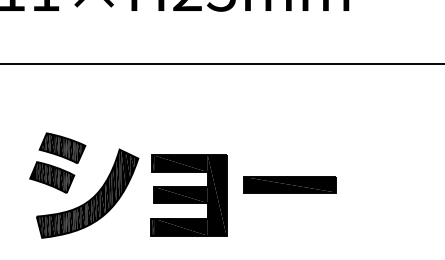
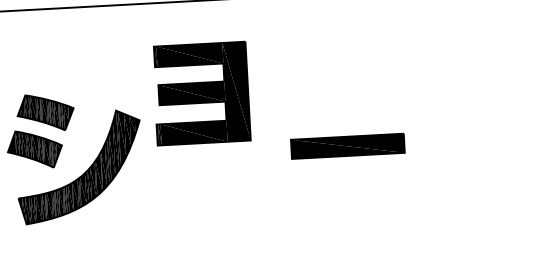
part: (289, 184) -> (347, 146), moved
part: (188, 195) -> (201, 93), moved

